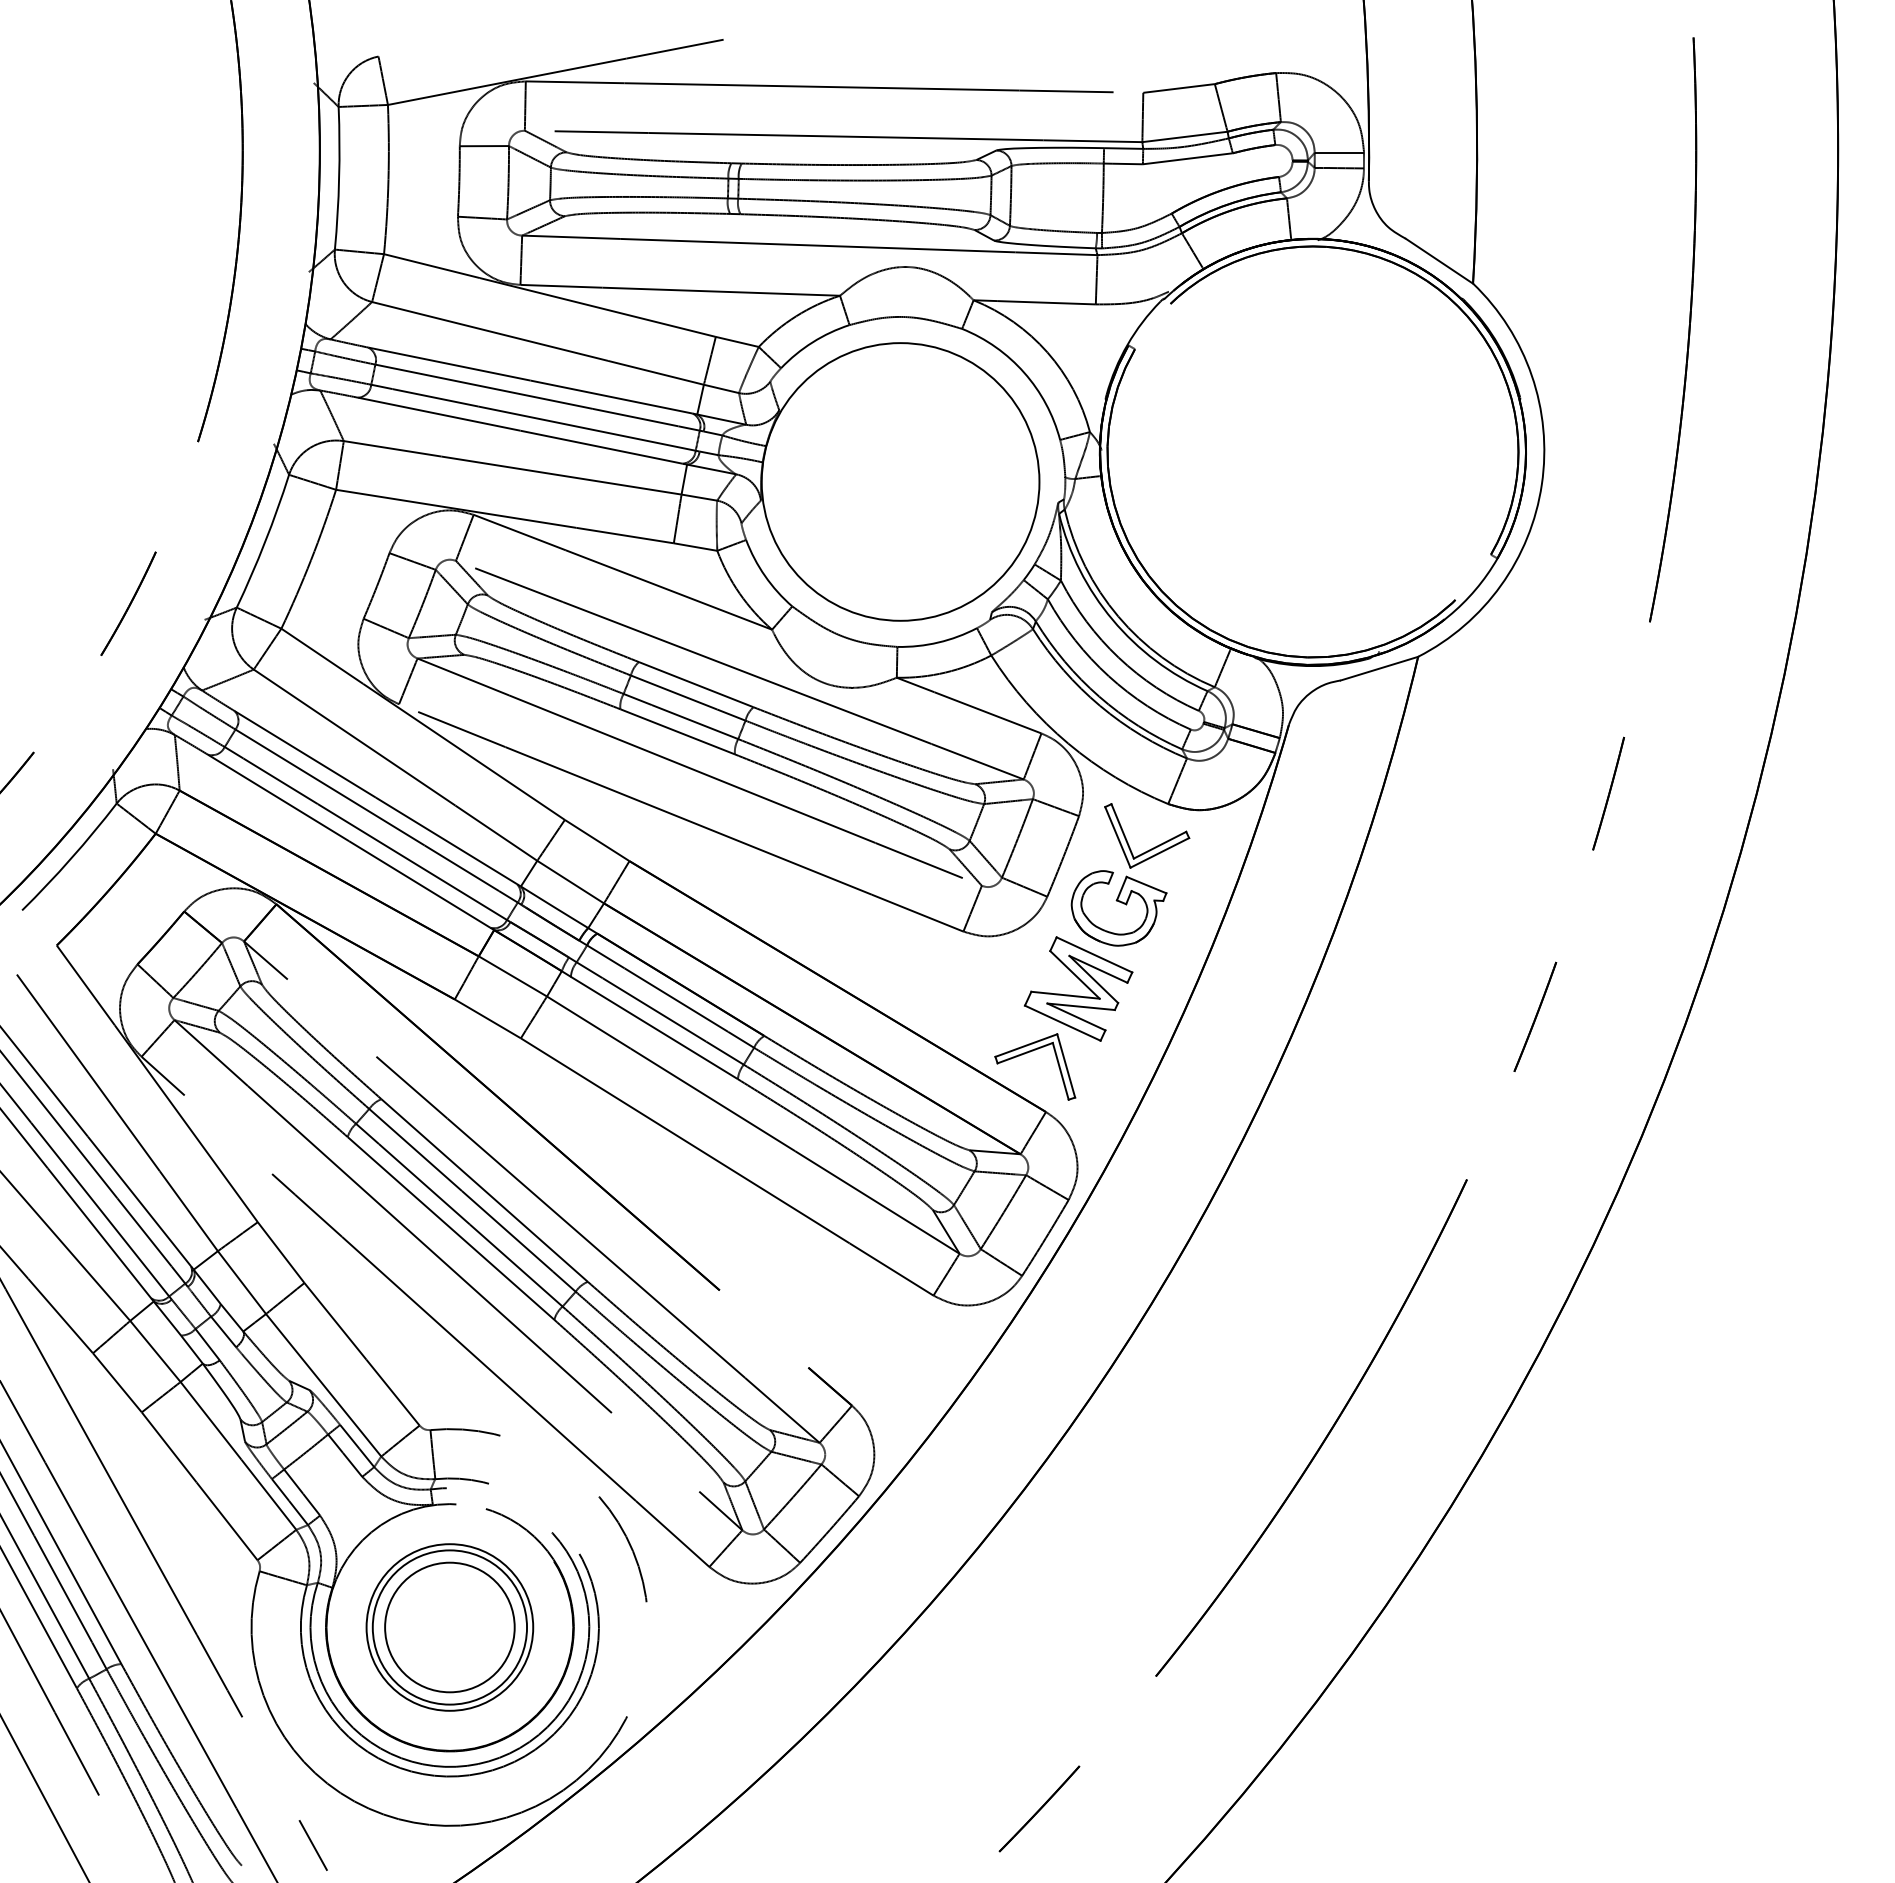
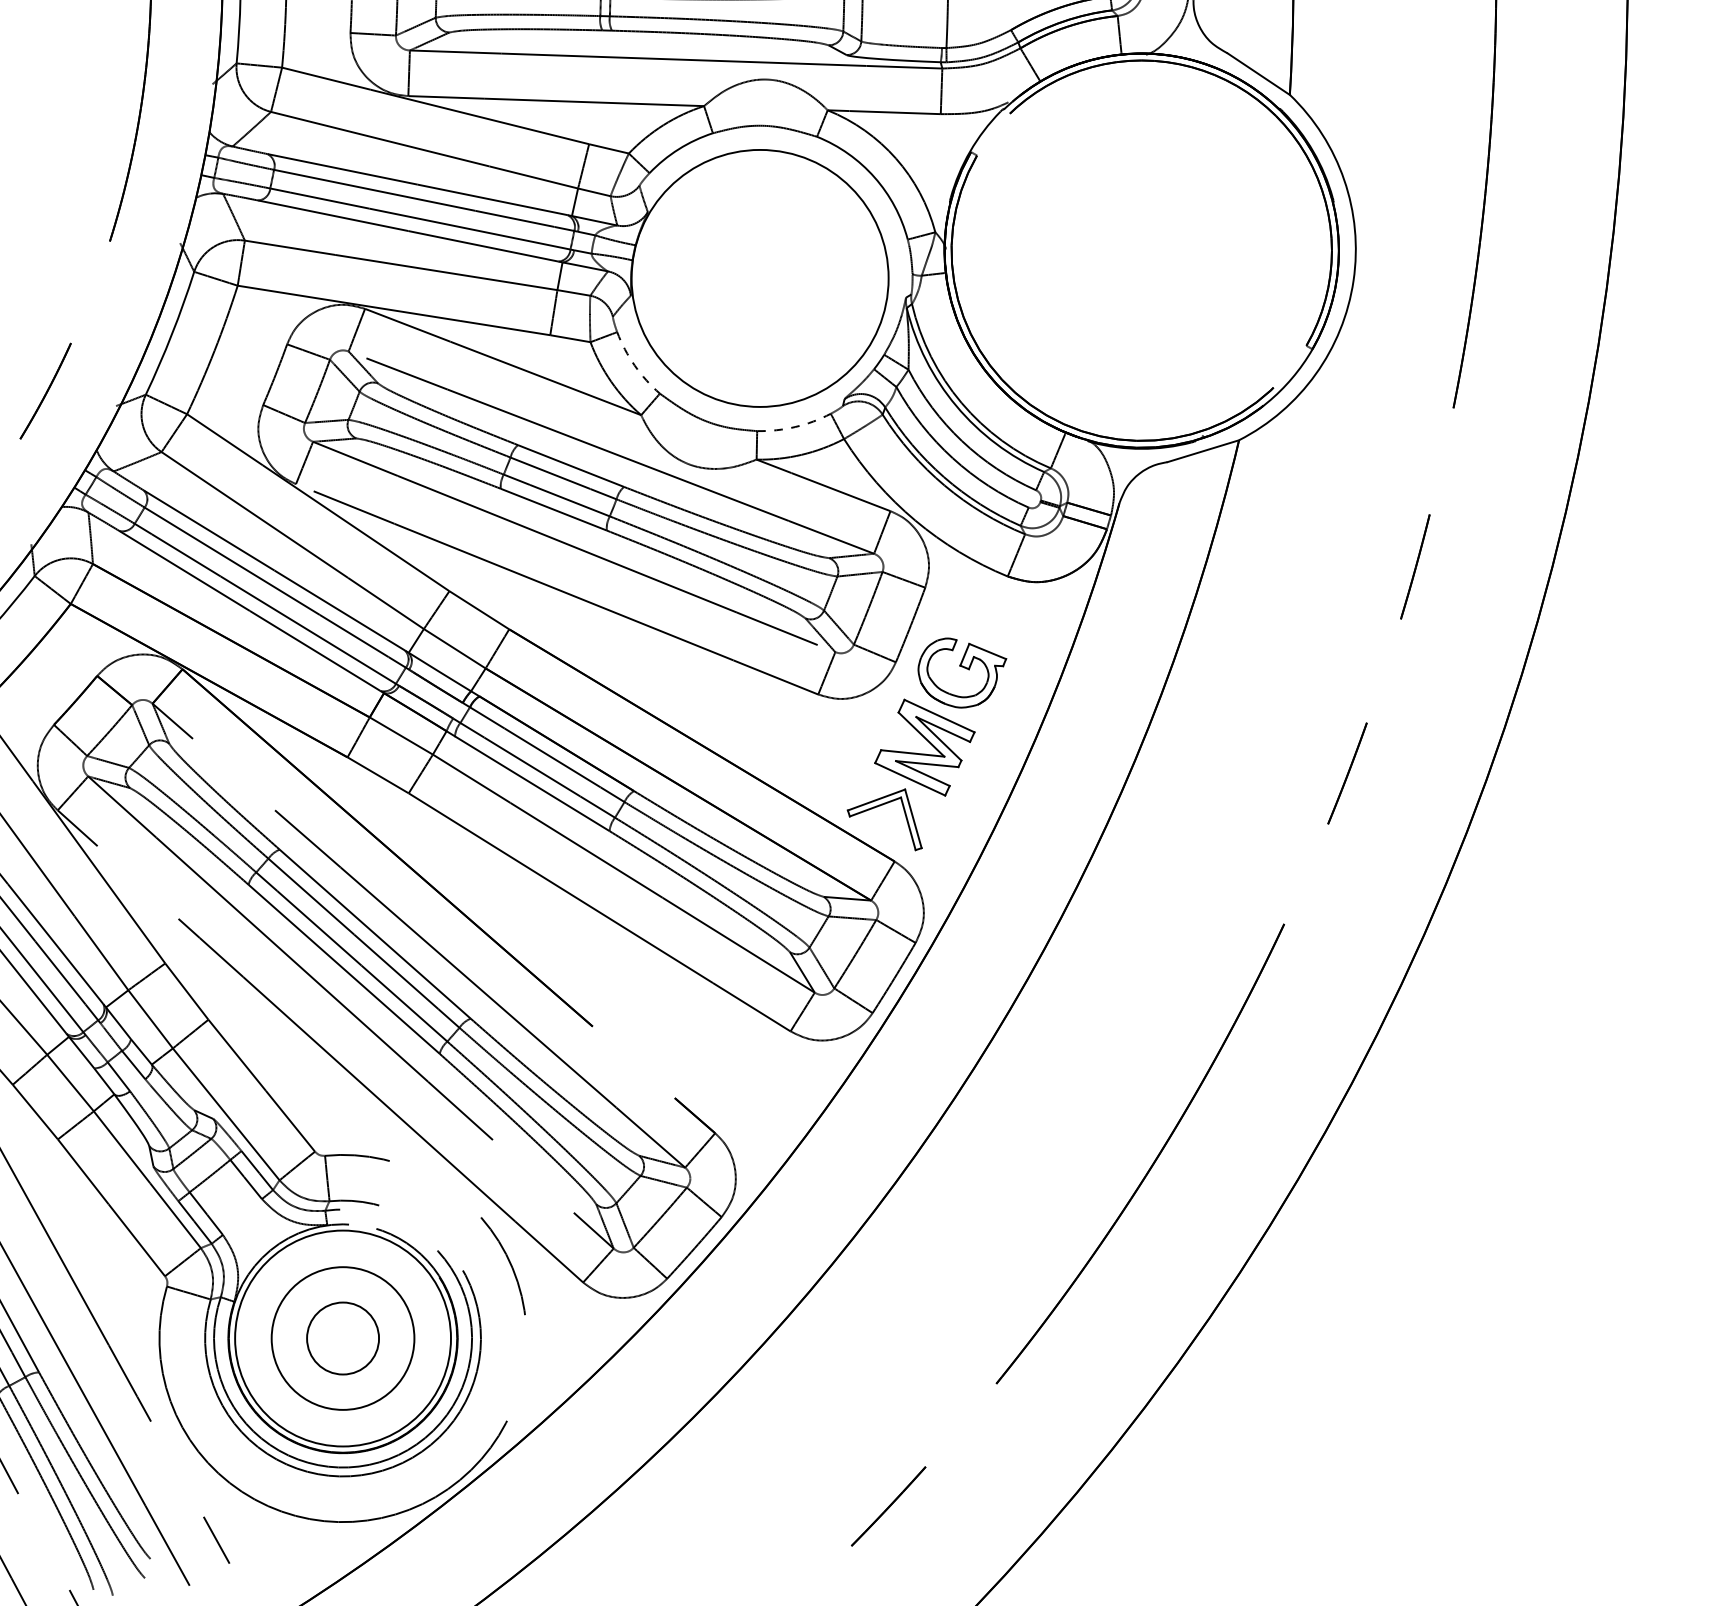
arc: (765, 576) -> (635, 365), solid -> dashed
arc: (938, 642) -> (795, 427), solid -> dashed
part: (1153, 847) -> (994, 616), removed
circle: (449, 1627) -> (342, 1338), size x0.6
circle: (449, 1627) -> (342, 1338), size x1.4

